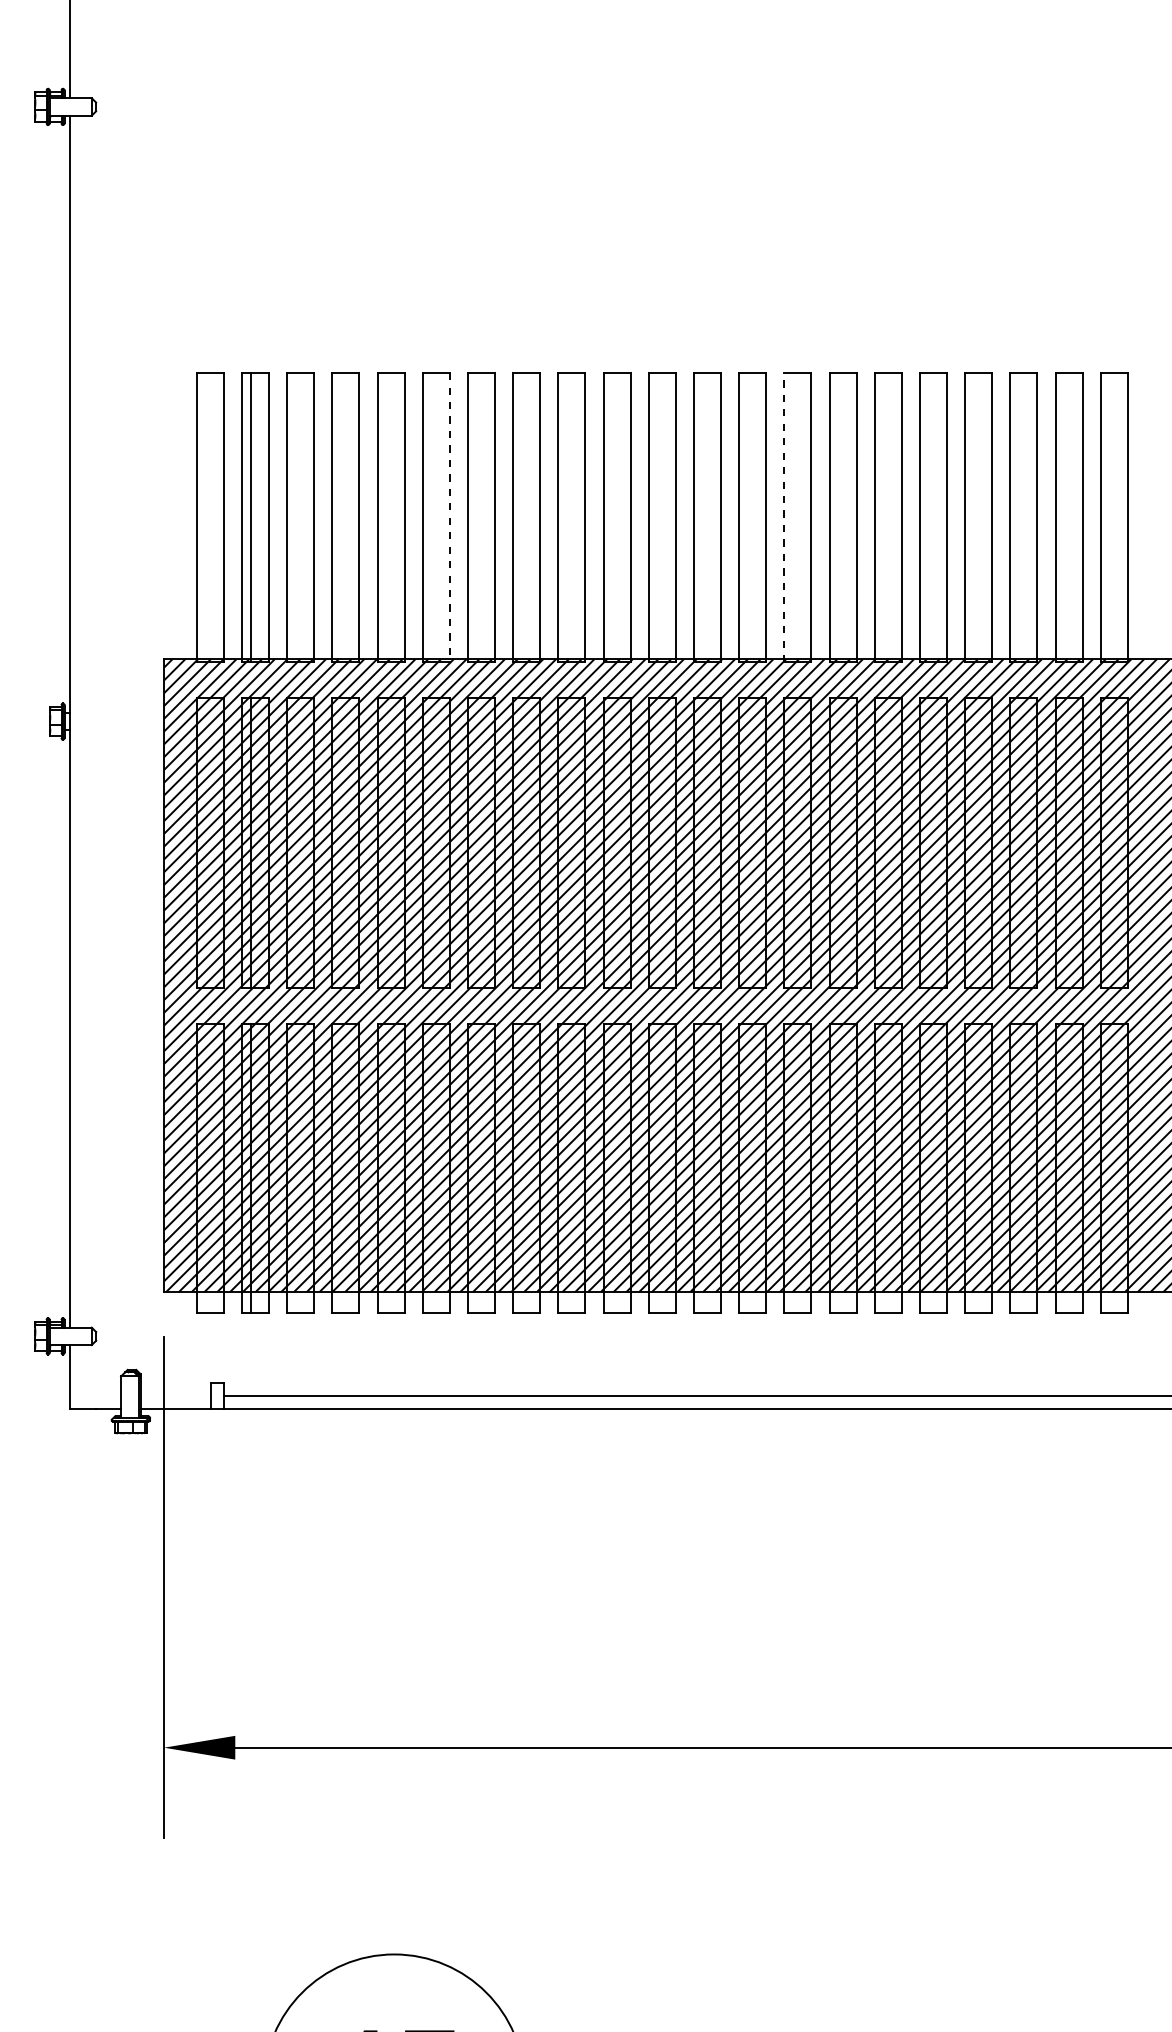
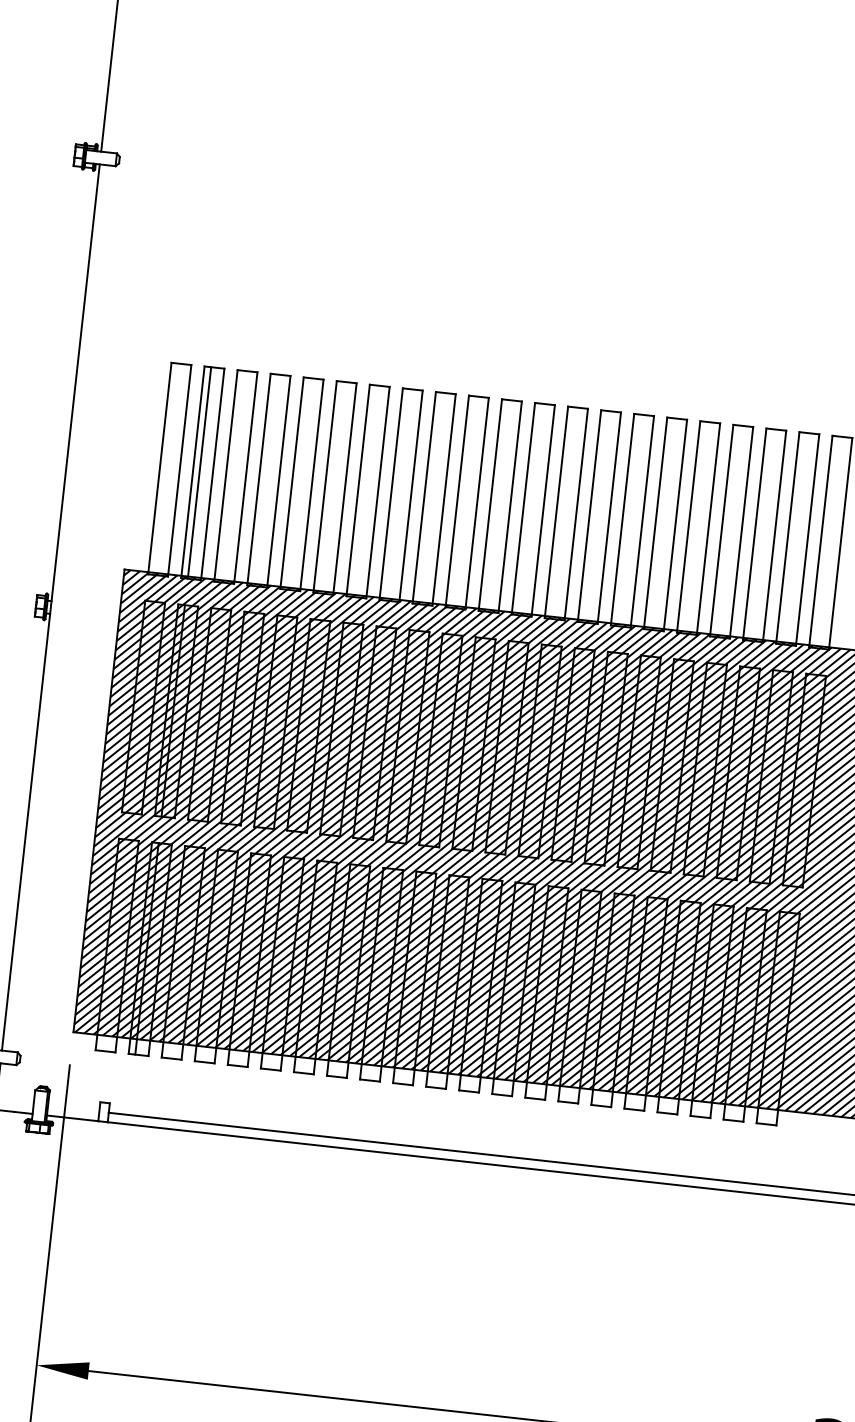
line: (449, 517) -> (344, 488), dashed -> solid
line: (784, 517) -> (589, 515), dashed -> solid

